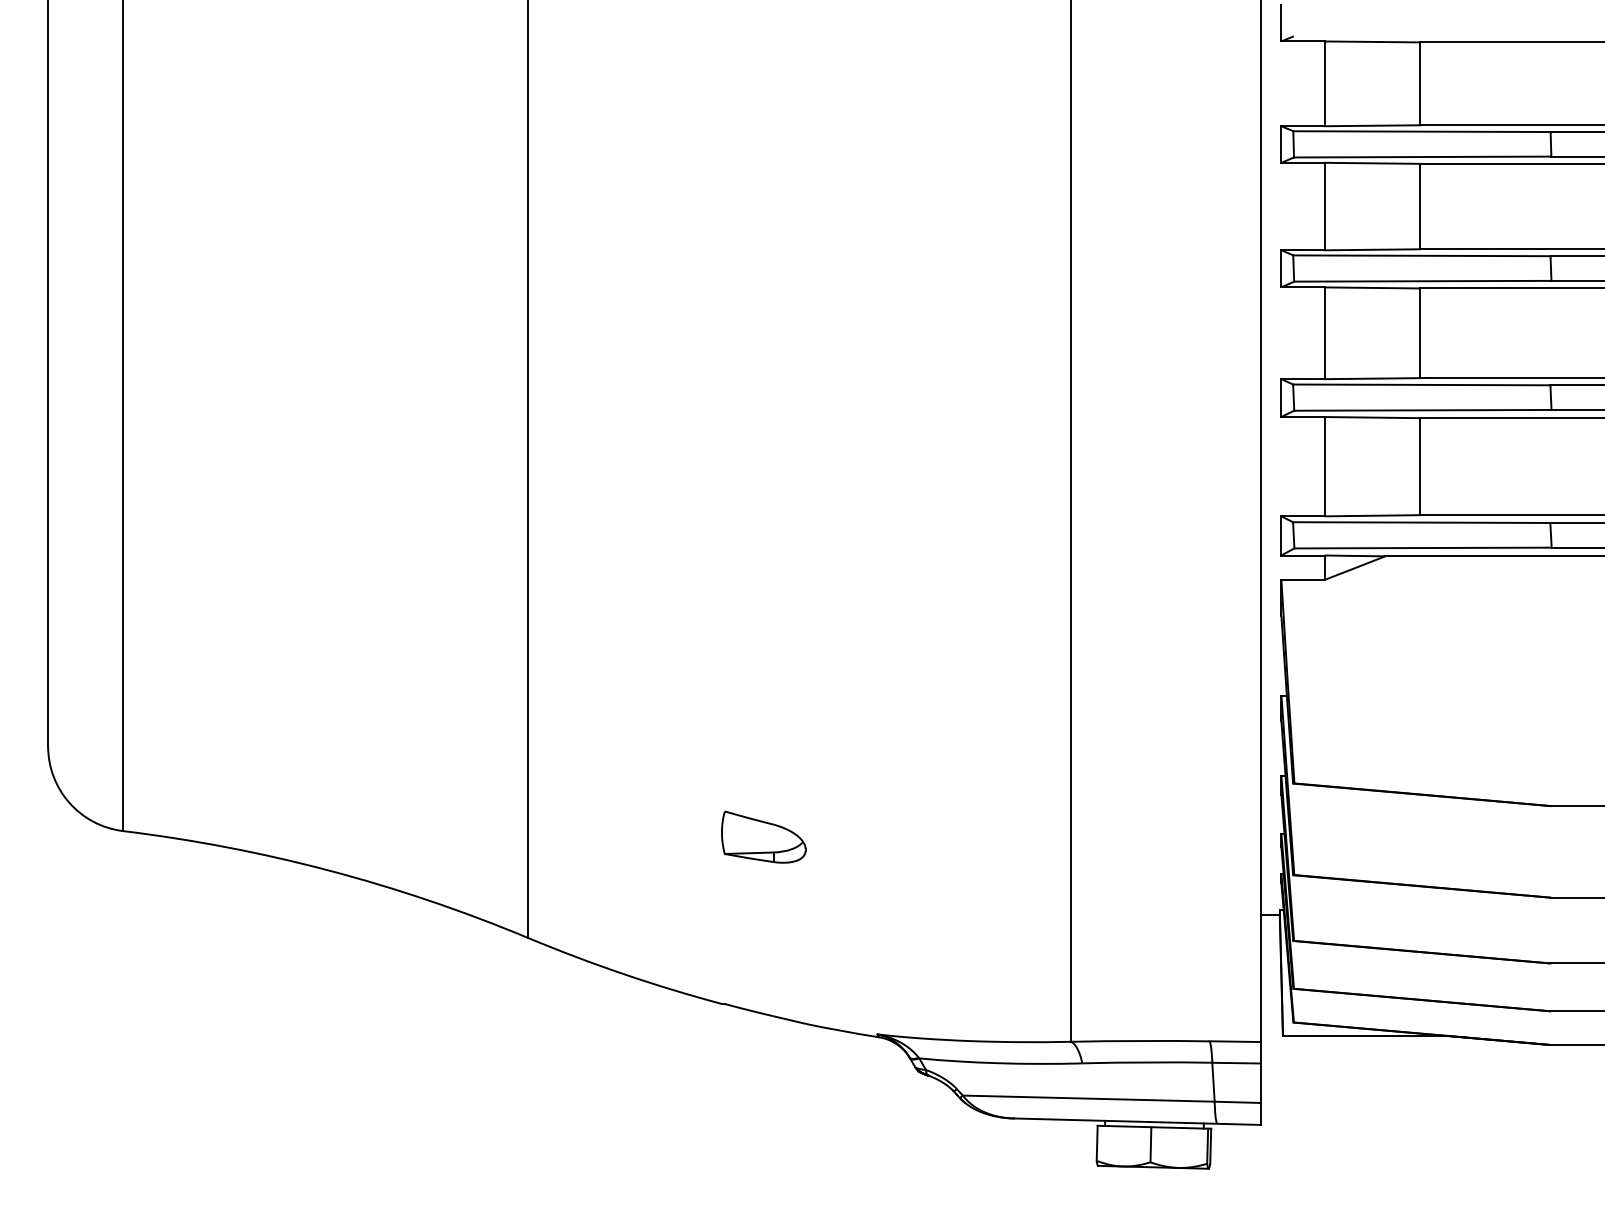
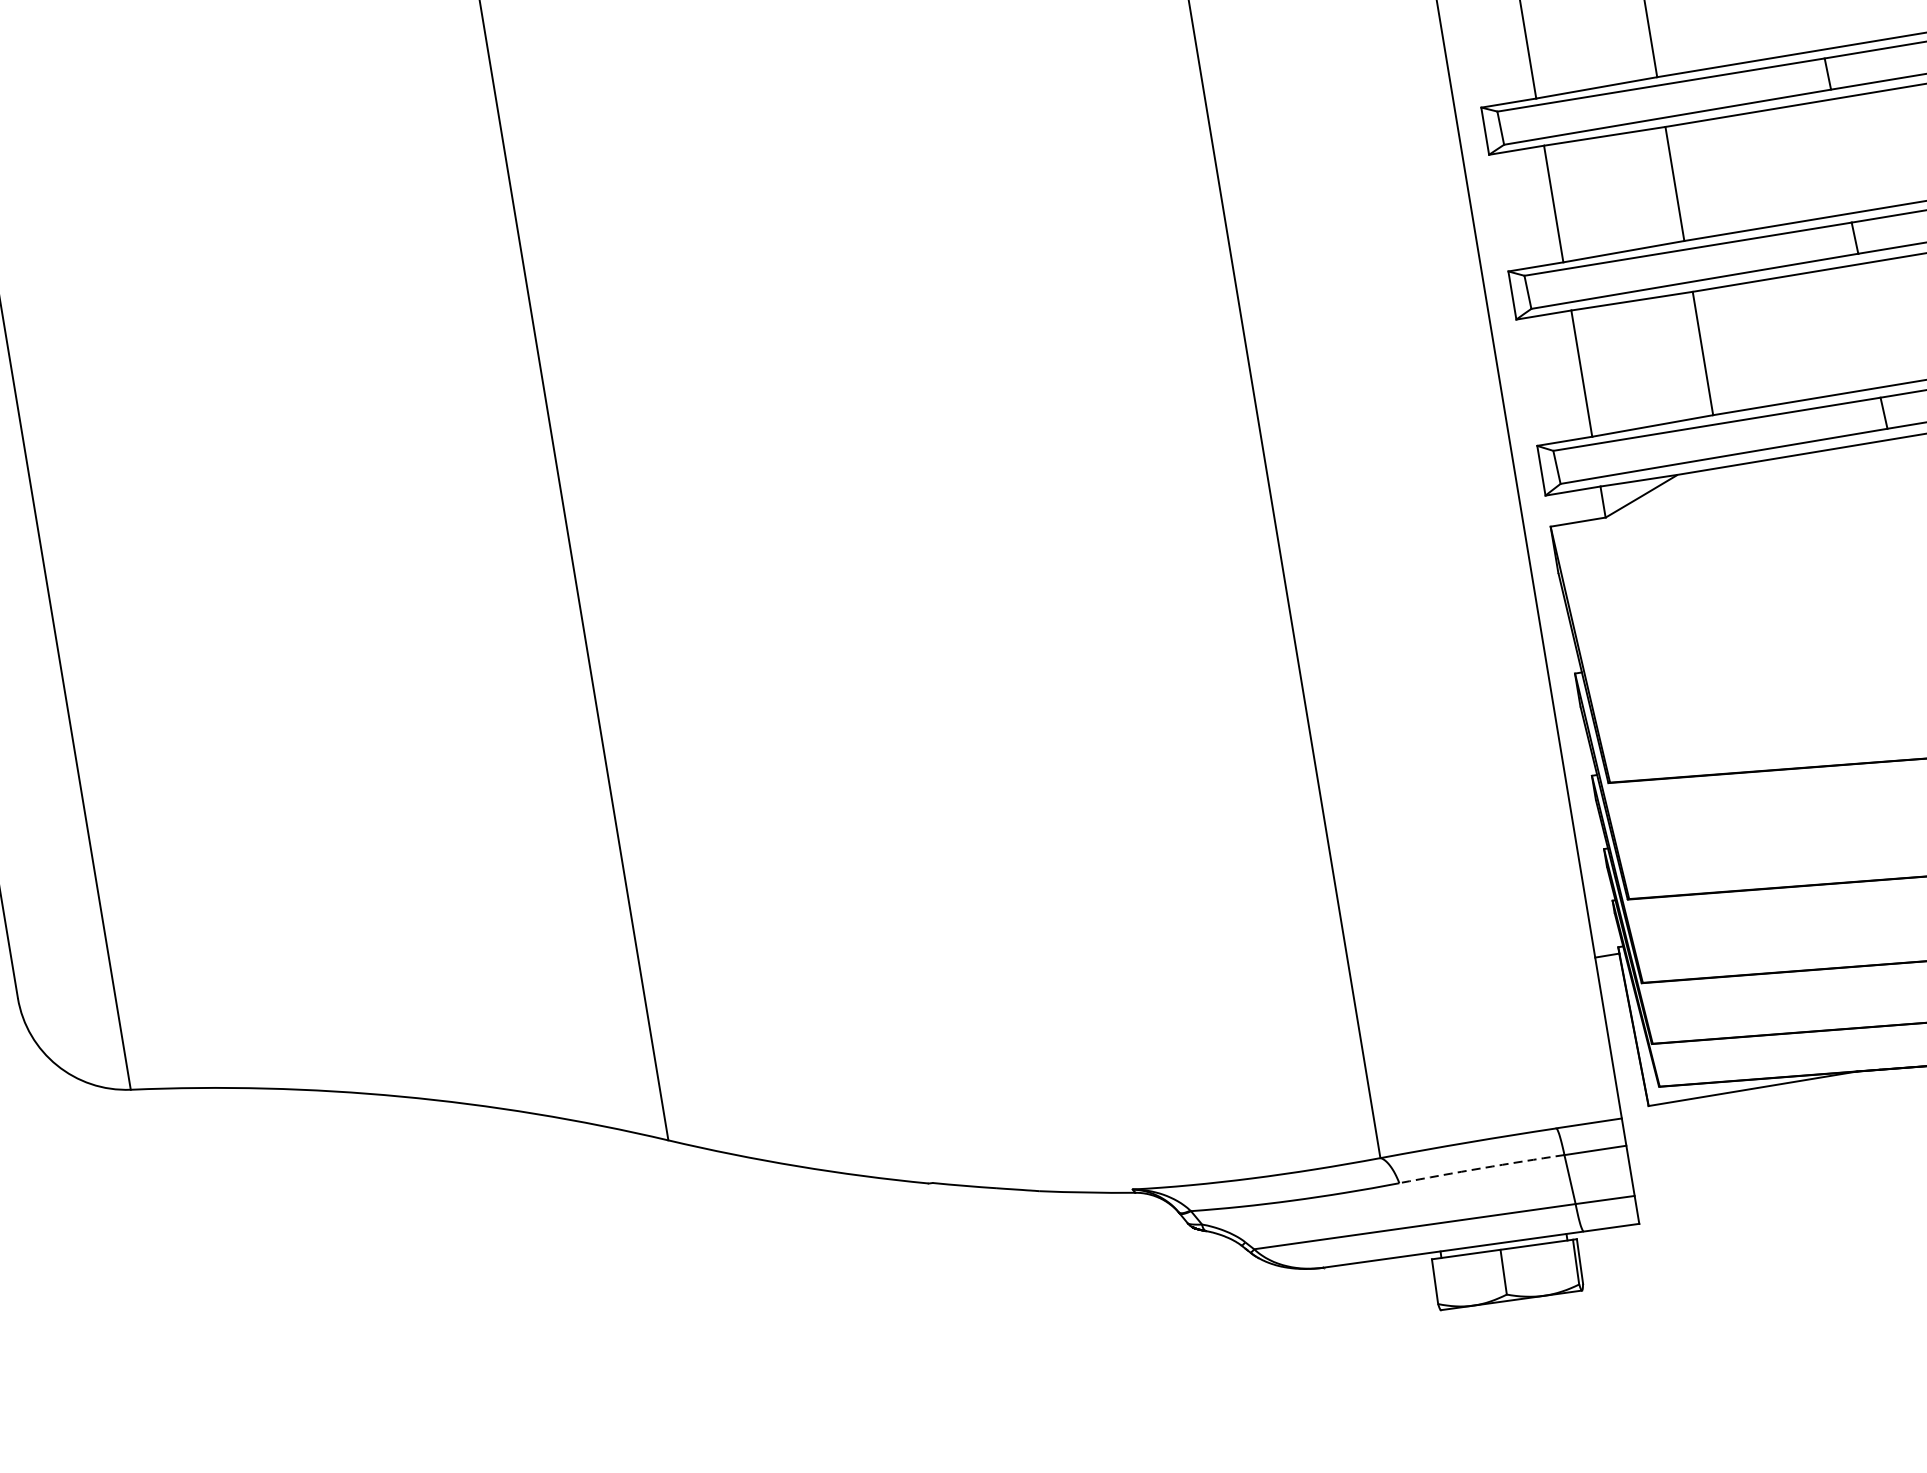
part: (763, 836) -> (946, 961), removed
arc: (1147, 1062) -> (1482, 1168), solid -> dashed

